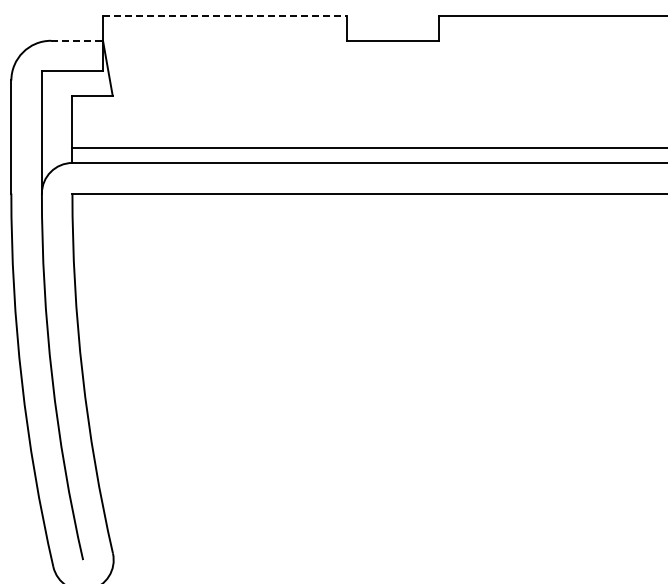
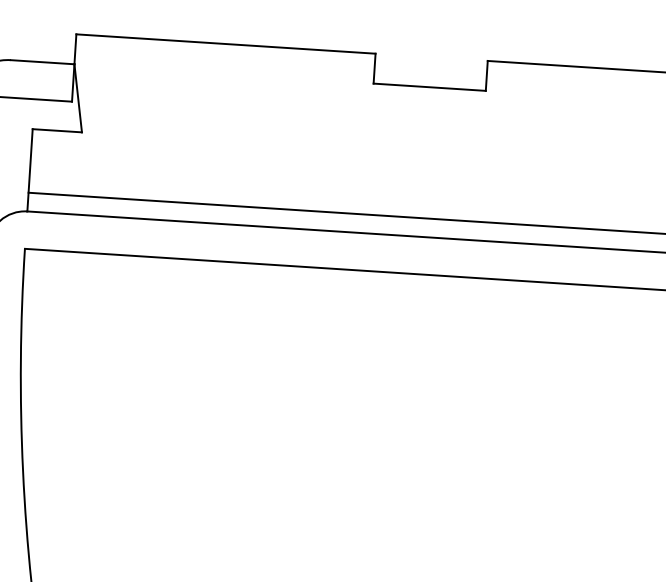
line: (225, 16) -> (226, 44), dashed -> solid
line: (77, 40) -> (43, 61), dashed -> solid

